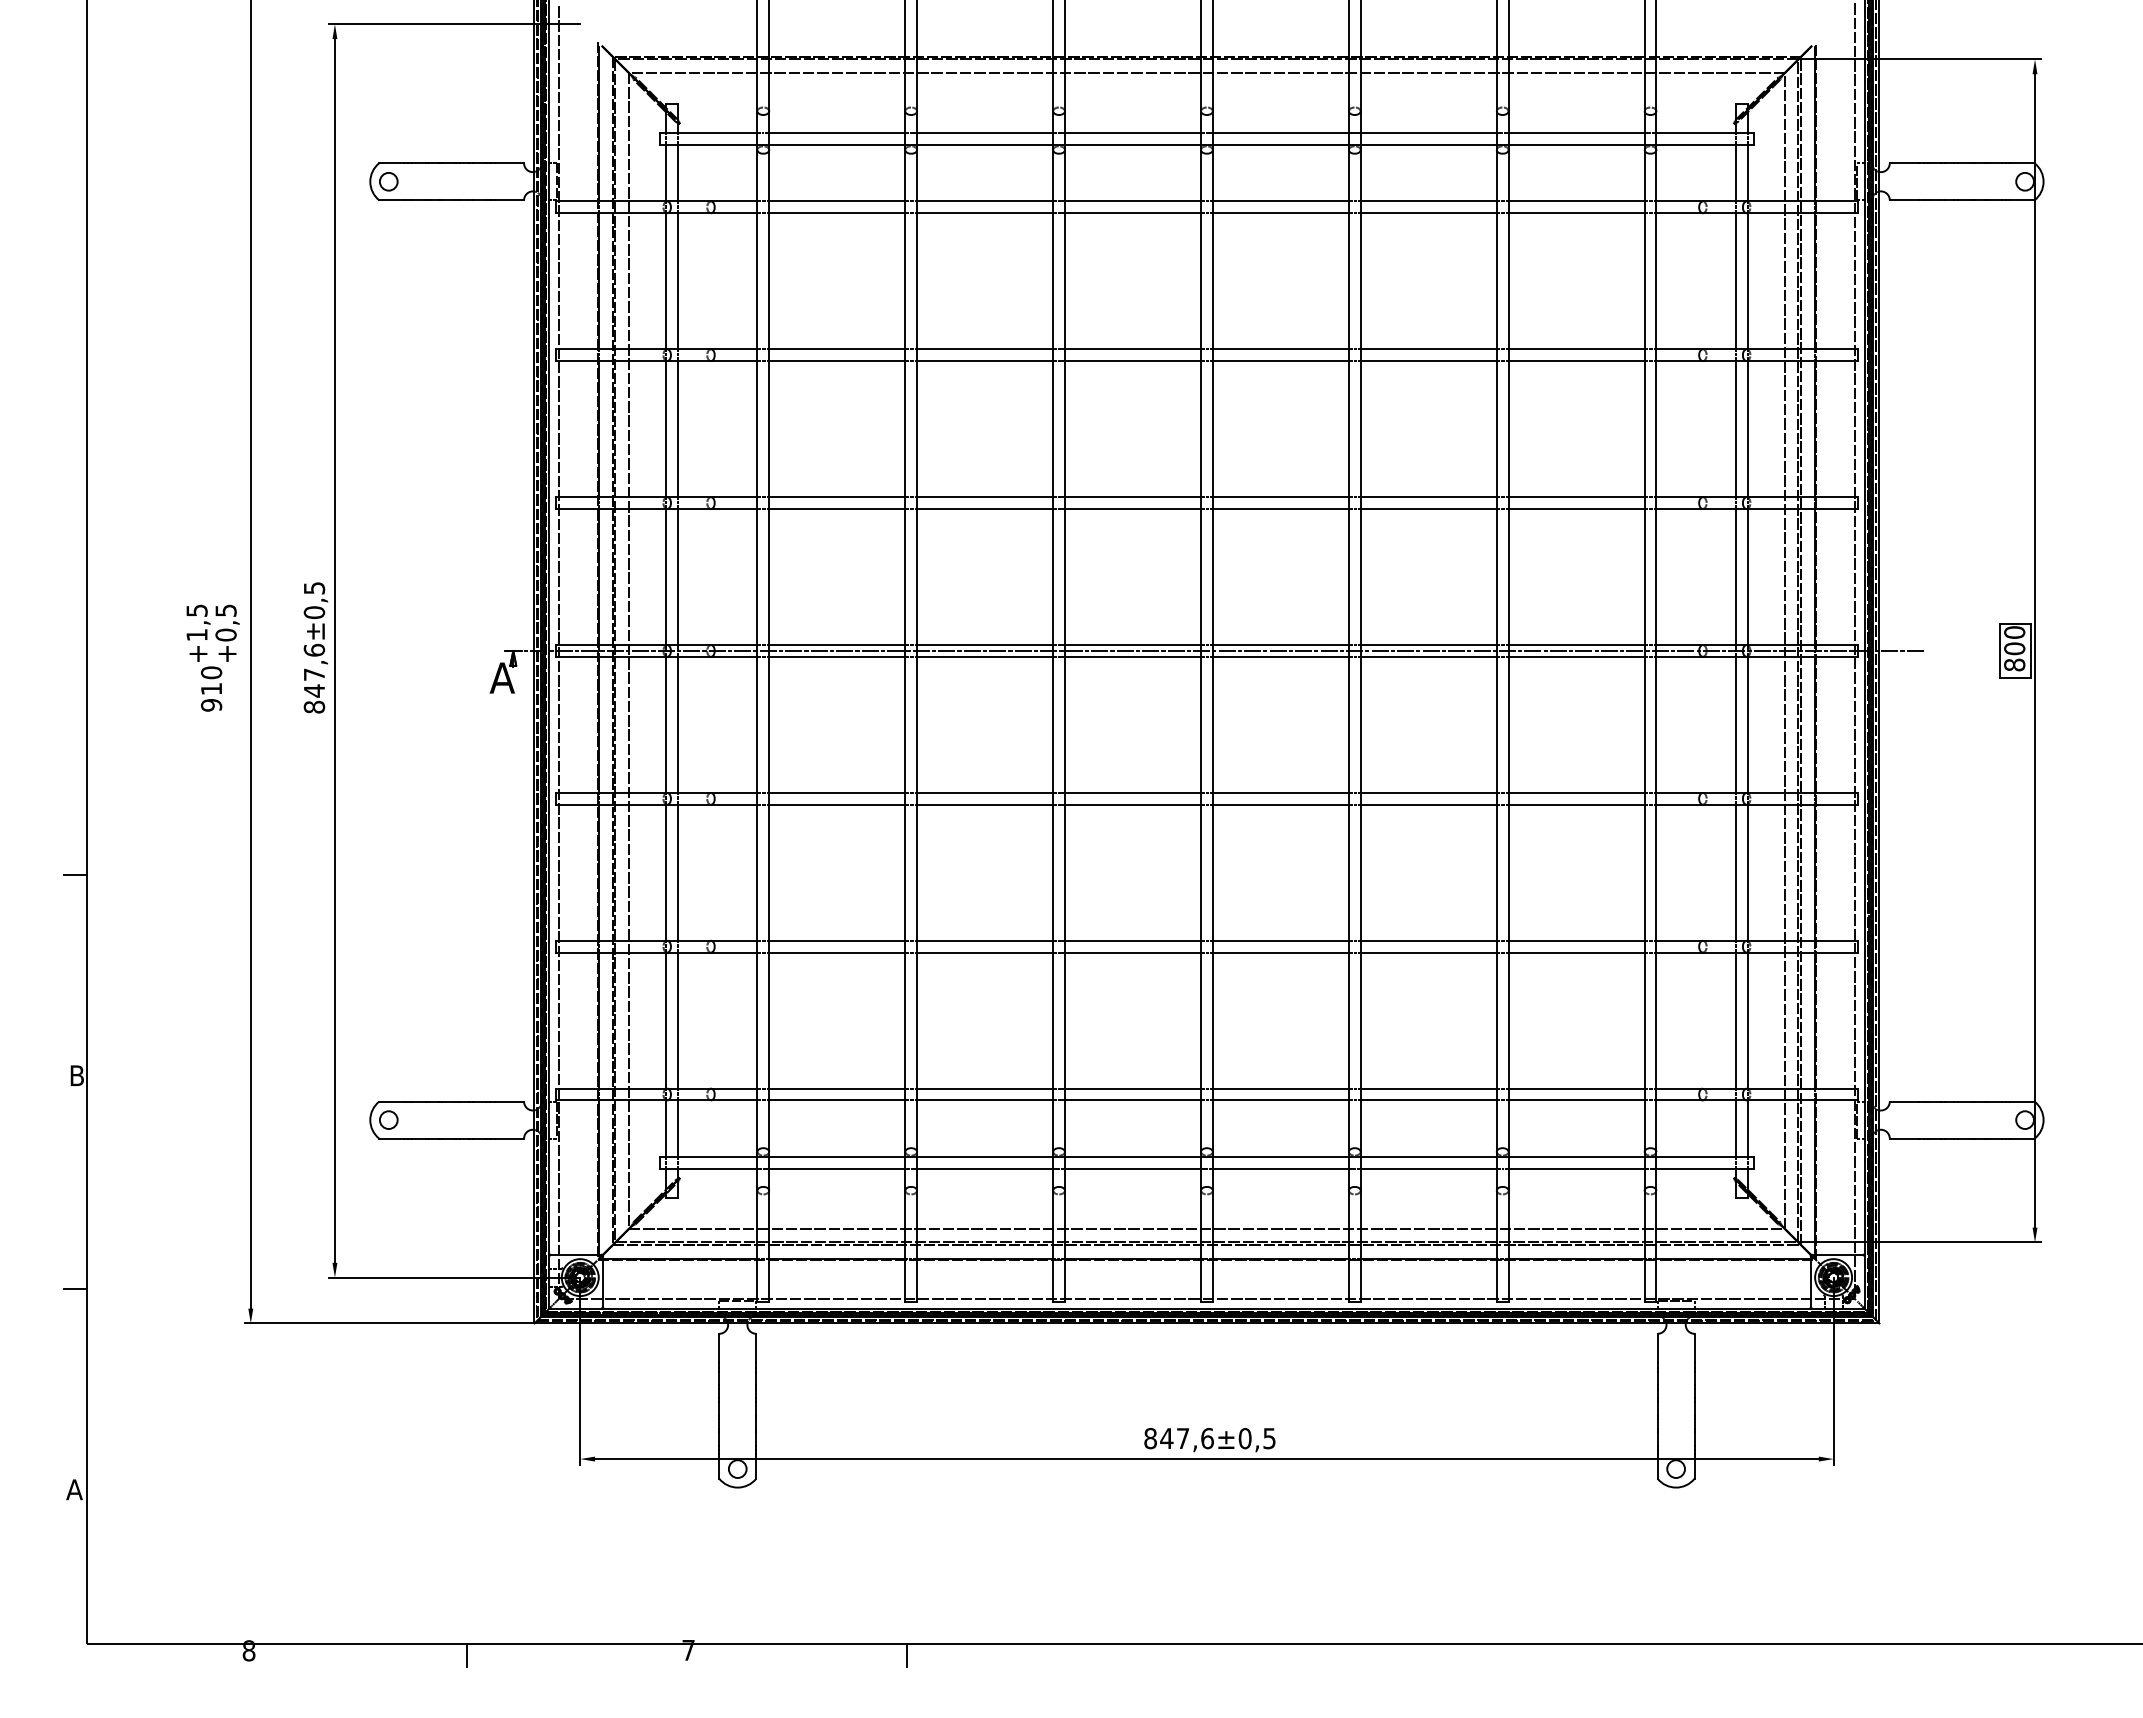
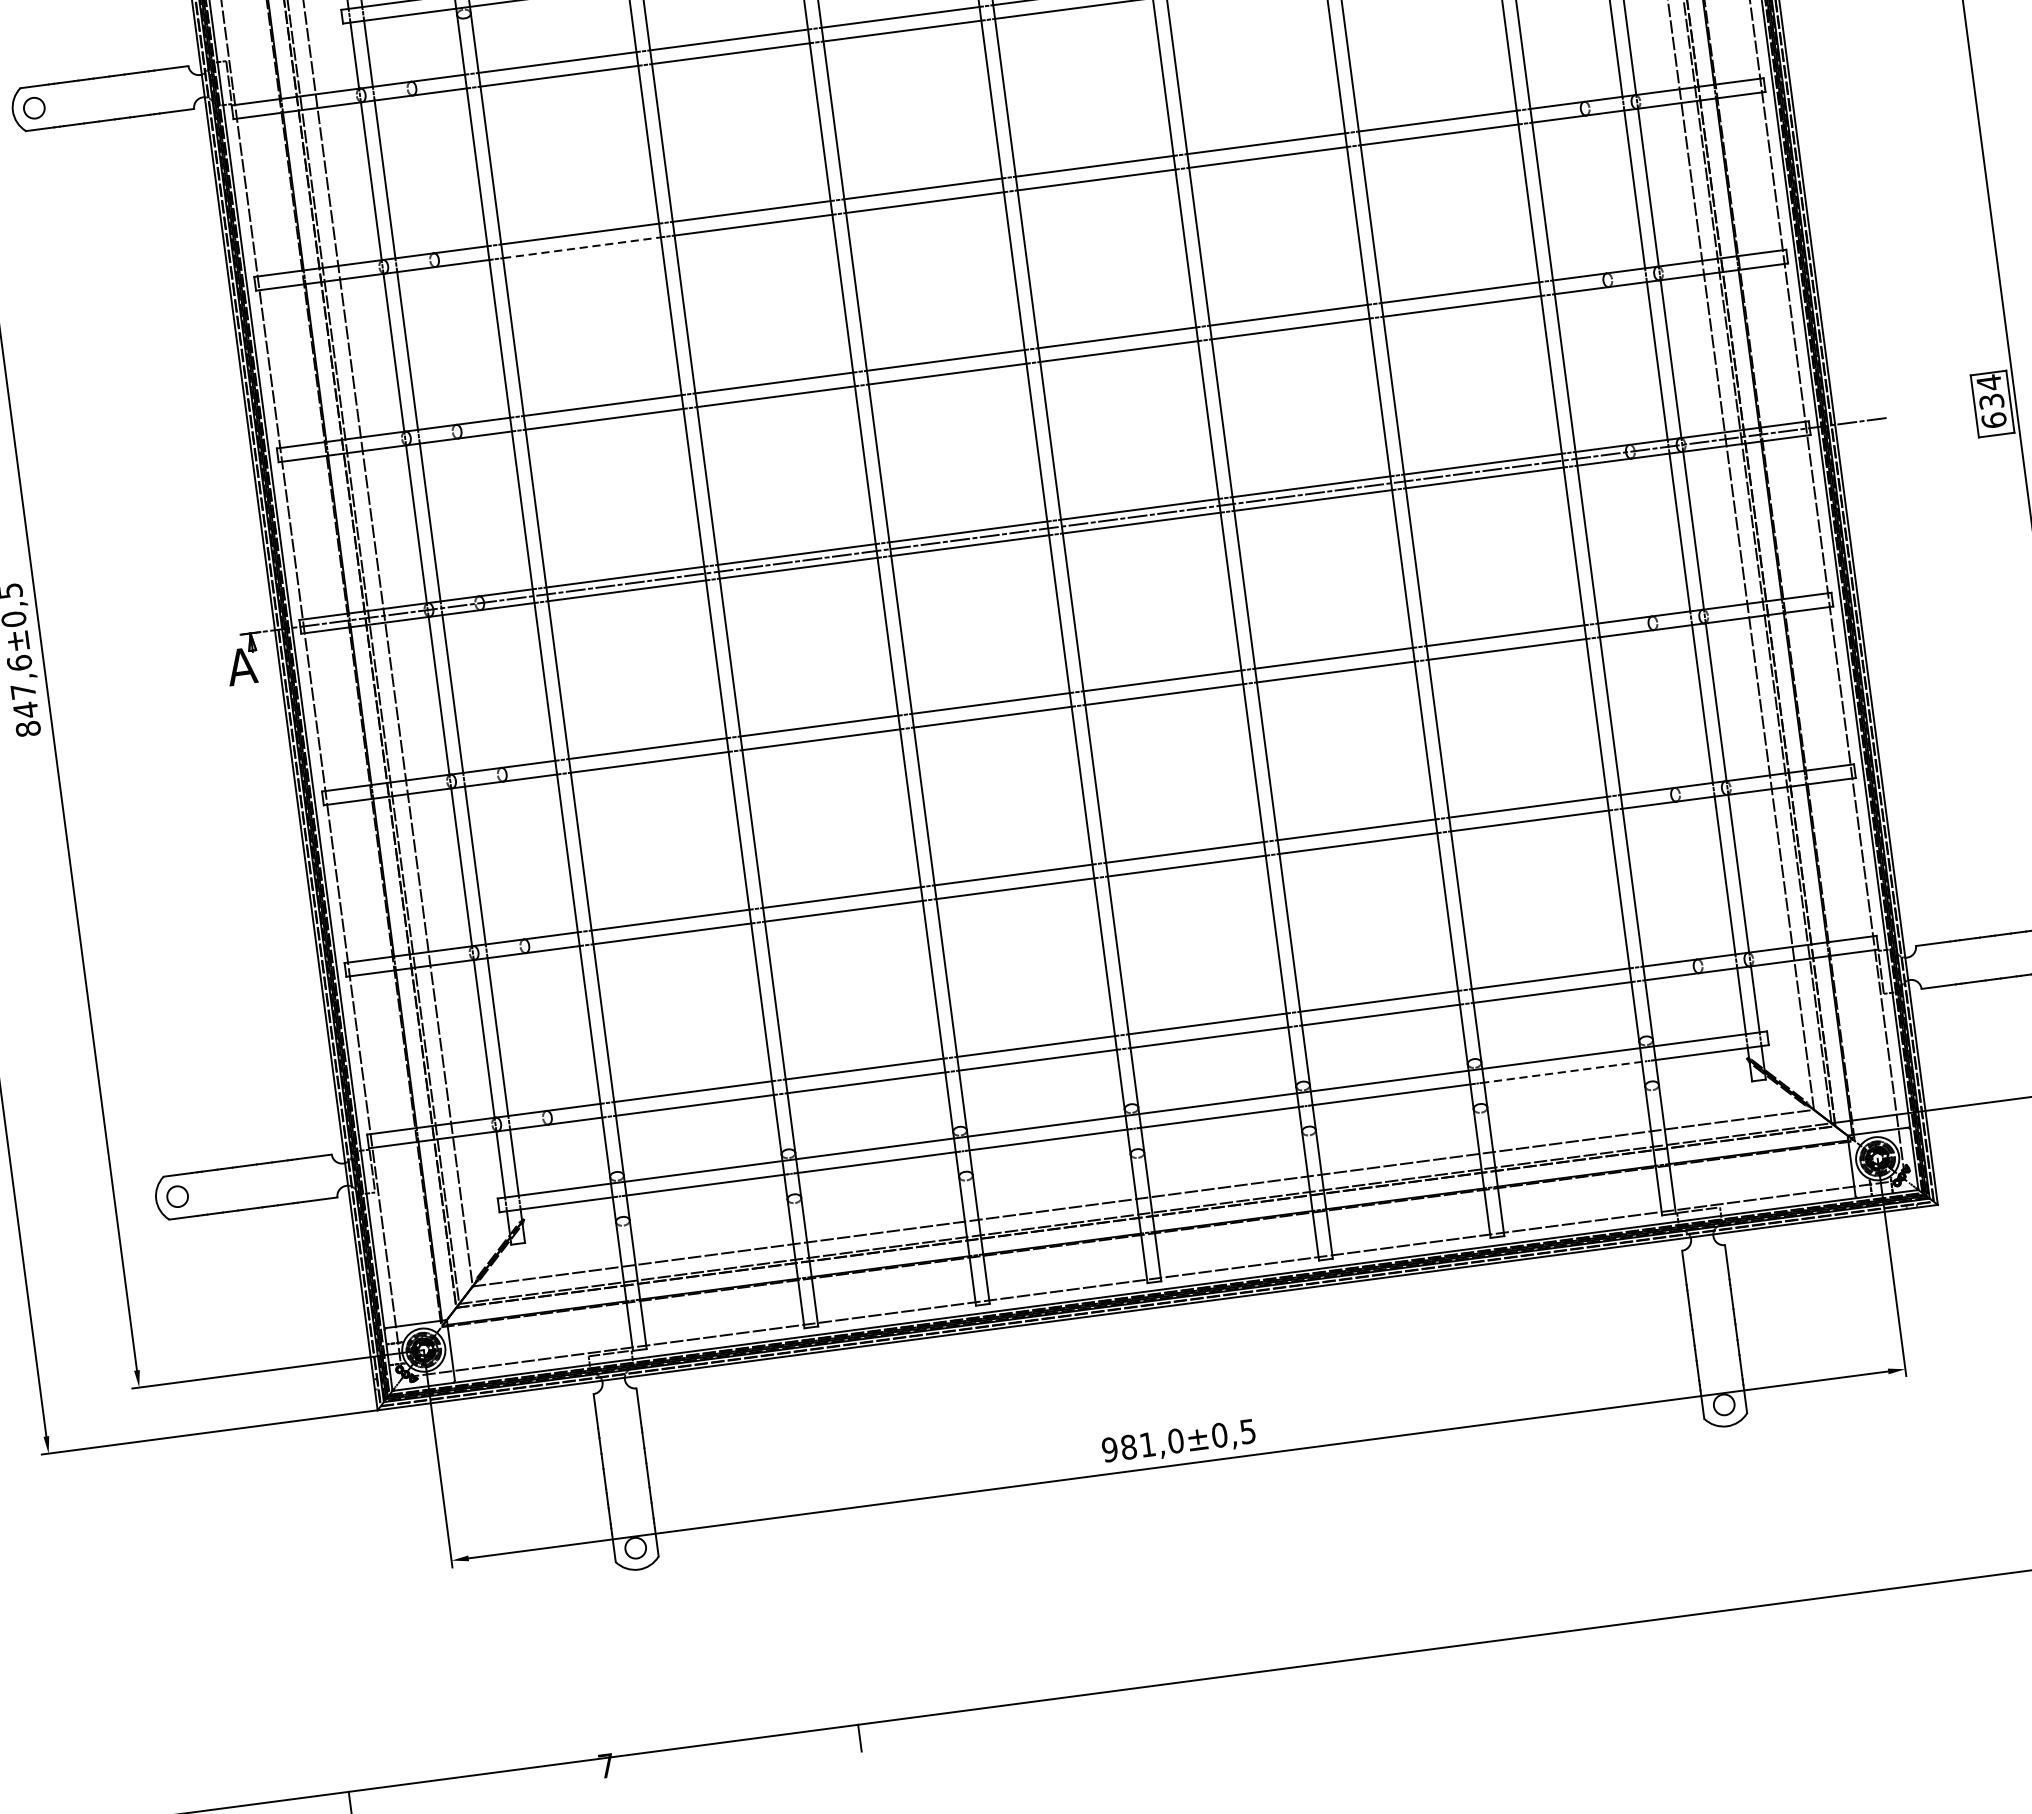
line: (837, 361) -> (582, 248), solid -> dashed
text: (2014, 648) -> (1991, 401), 800 -> 634
line: (1576, 1169) -> (1562, 1072), solid -> dashed
text: (1178, 1438) -> (1142, 1445), 847,6 -> 981,0

